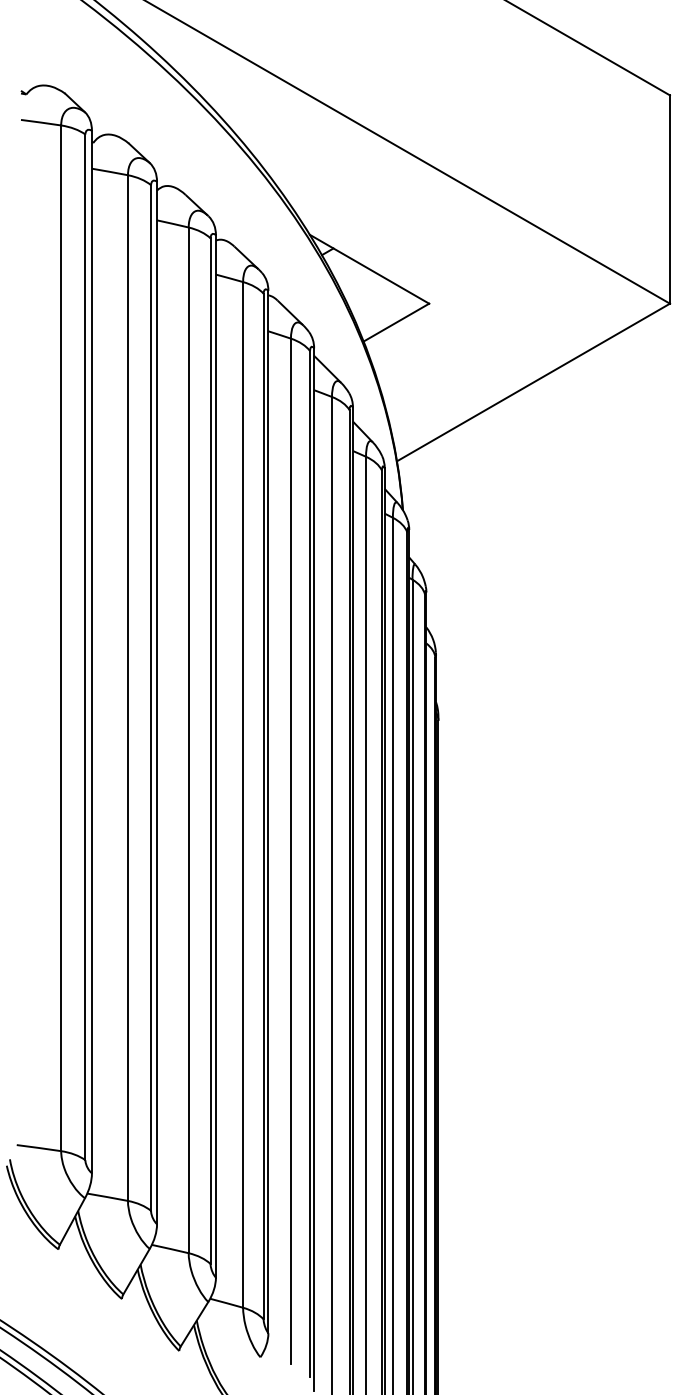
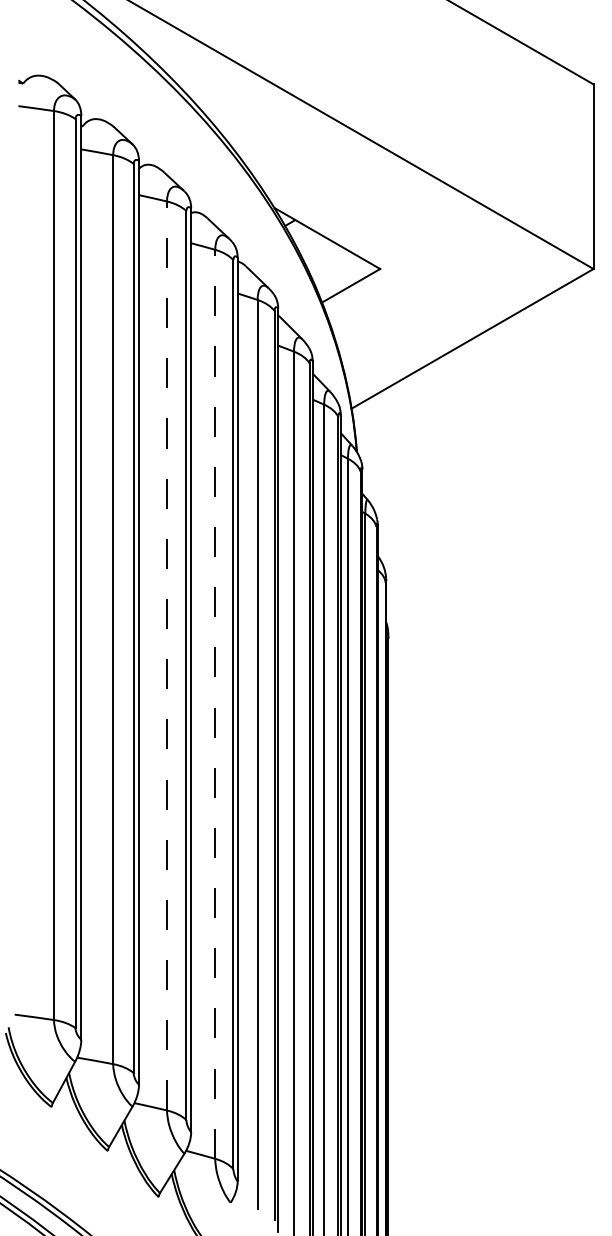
line: (189, 739) -> (167, 655), solid -> dashed
line: (243, 793) -> (215, 703), solid -> dashed

